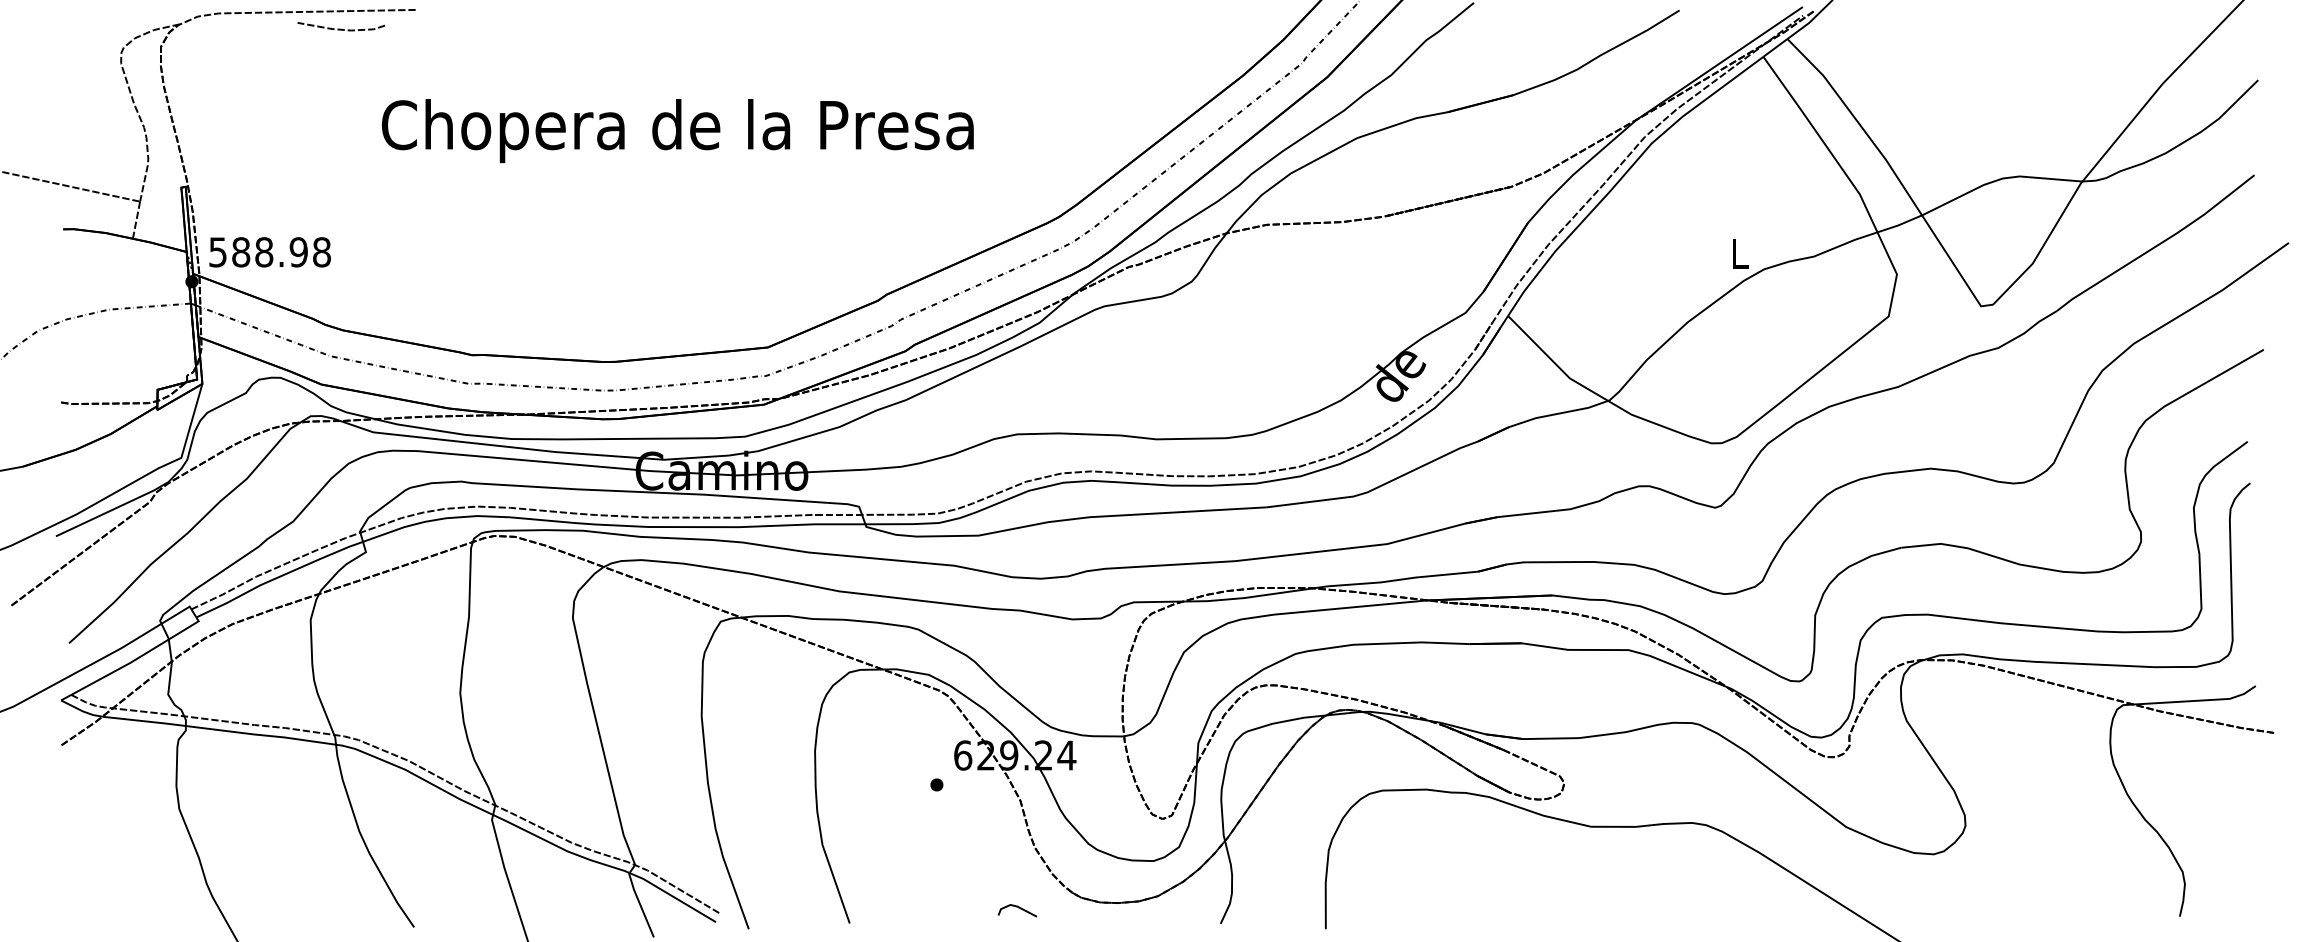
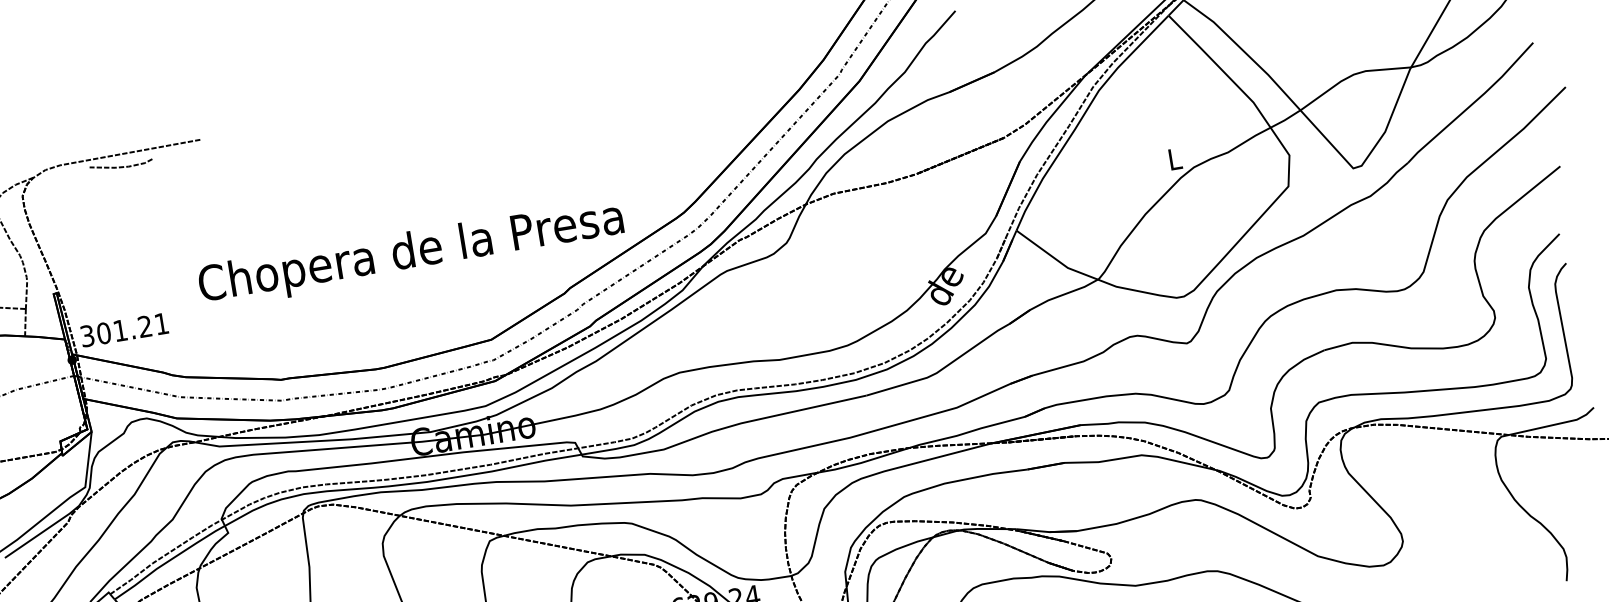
line: (341, 28) -> (121, 166), moved
text: (677, 131) -> (411, 254), moved
text: (270, 252) -> (124, 330), 588.98 -> 301.21

